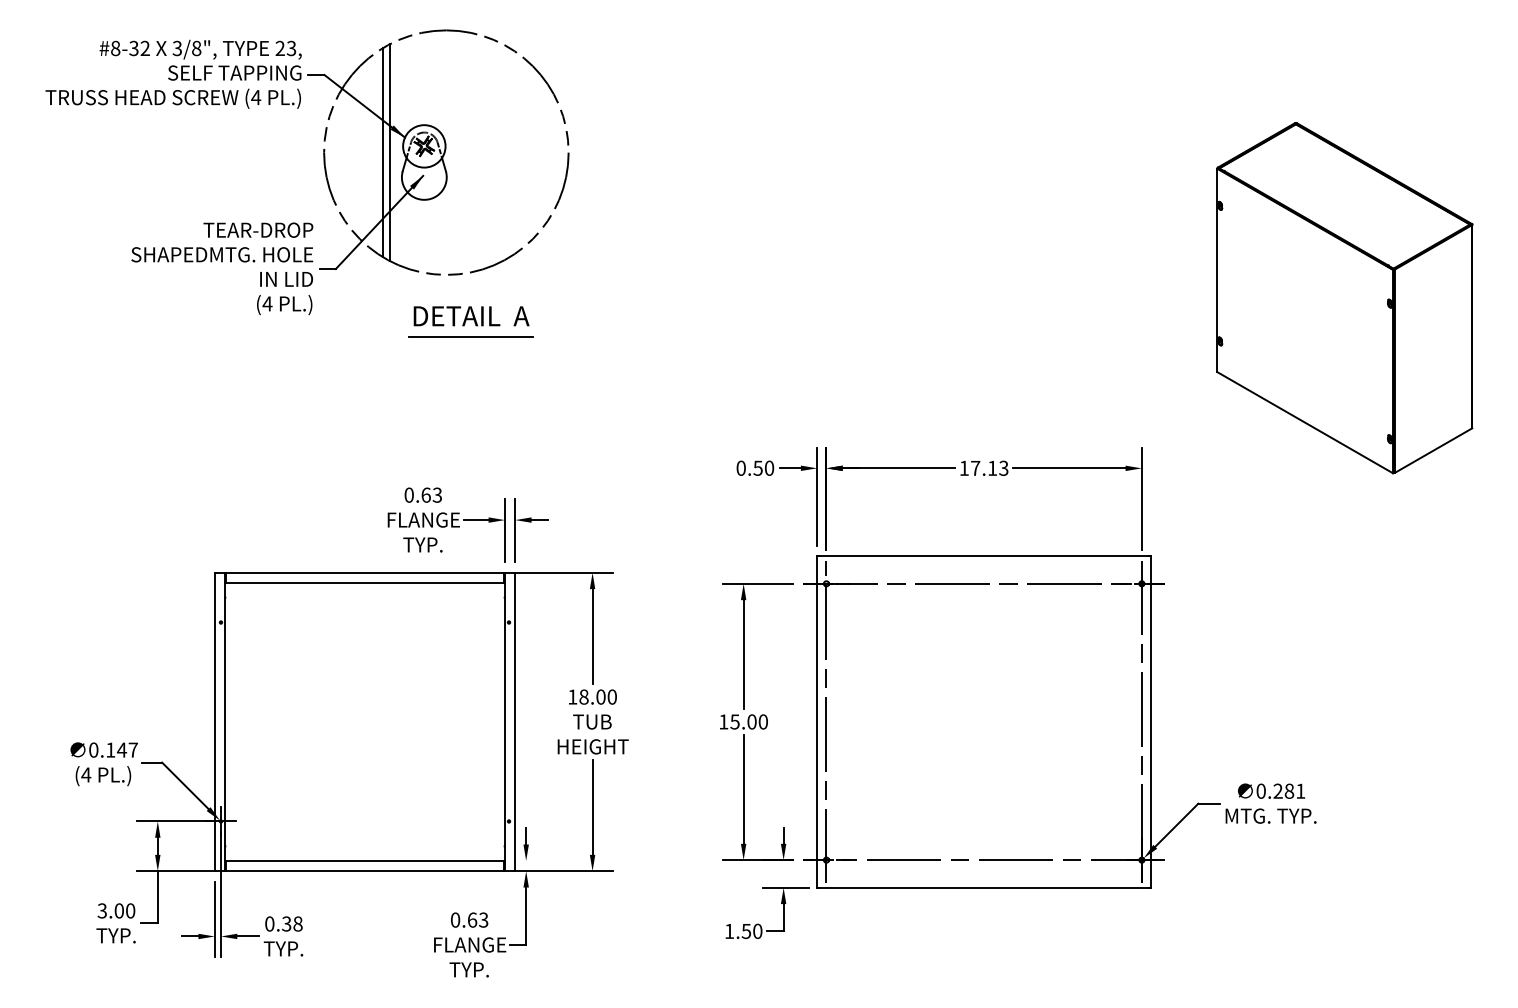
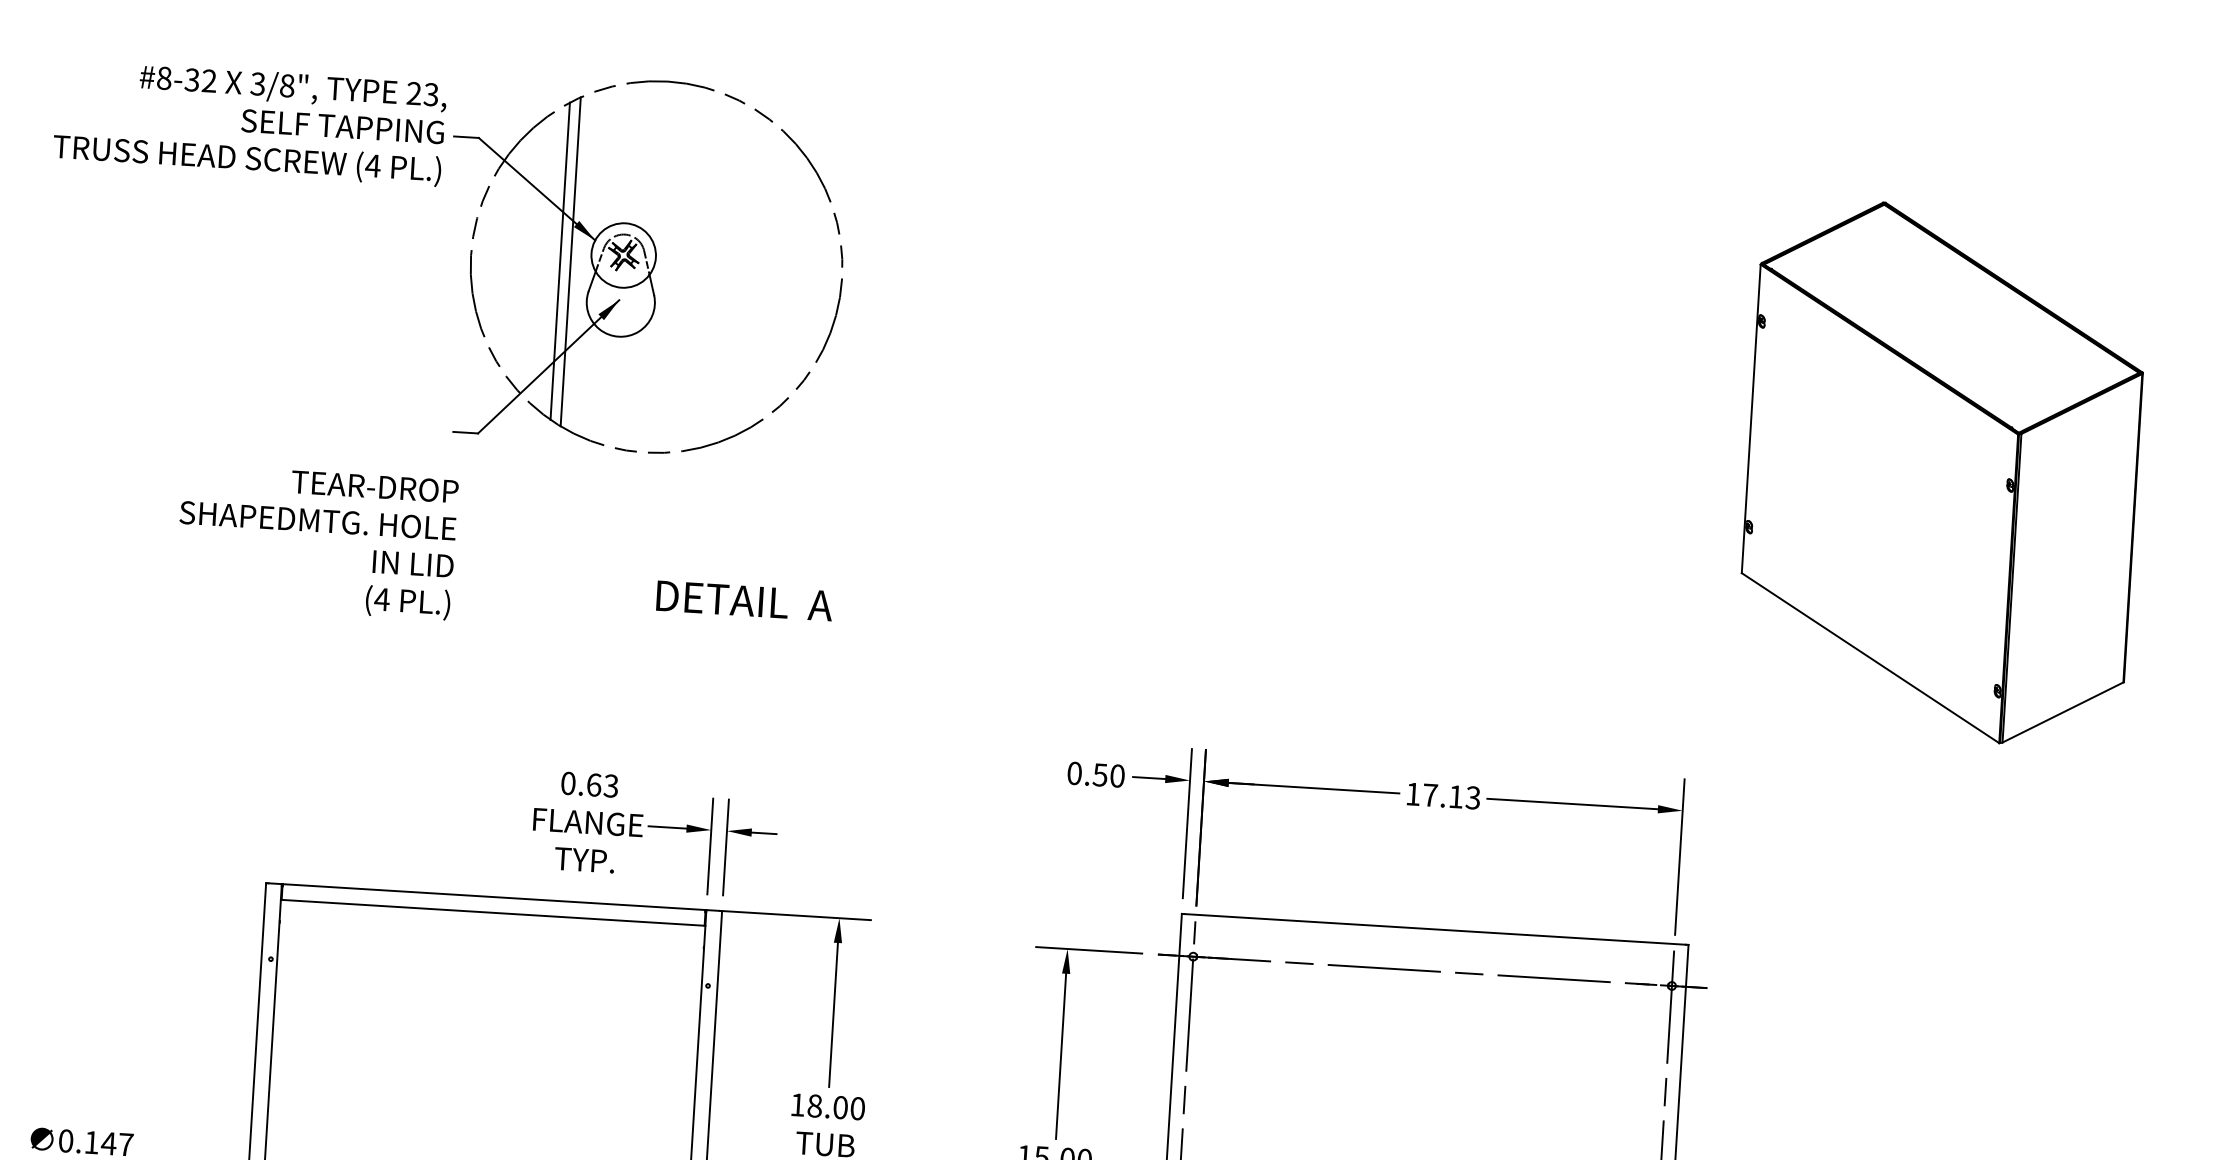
text: (222, 268) -> (317, 541), moved
part: (1344, 298) -> (1941, 473), moved
text: (471, 316) -> (744, 601), moved
line: (470, 336) -> (676, 548), removed

